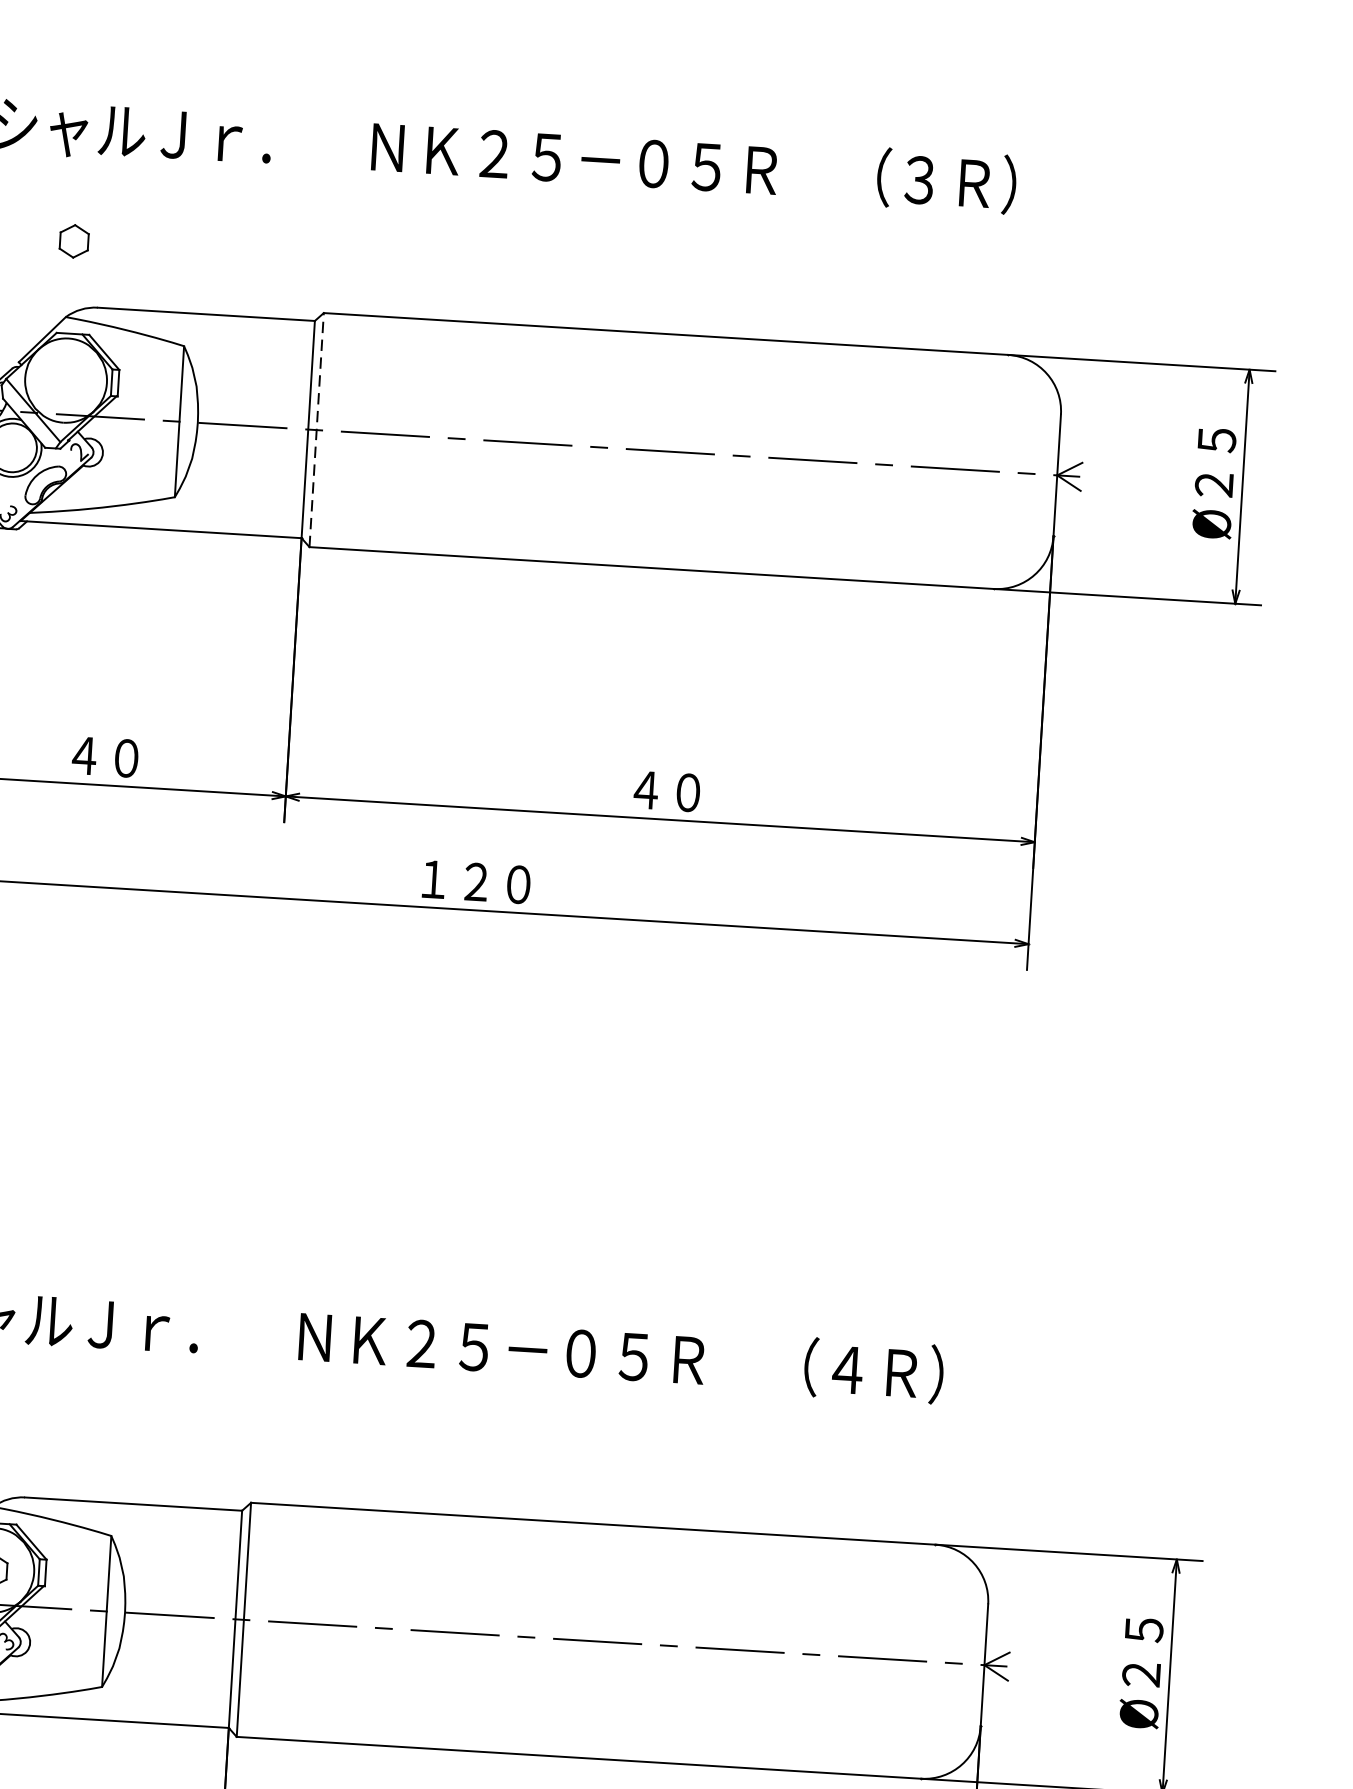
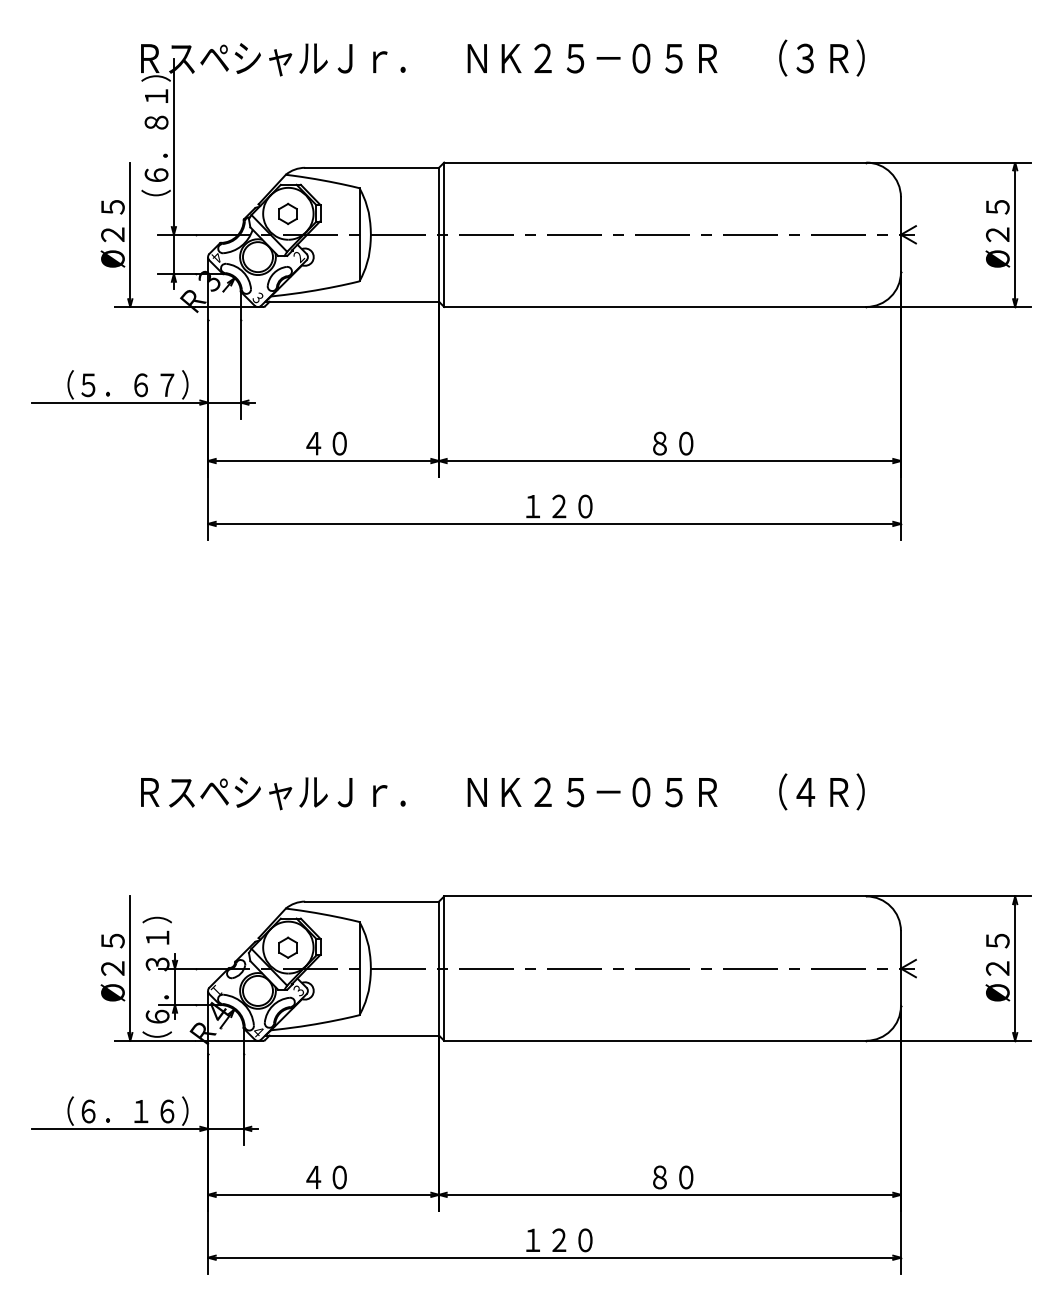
part: (73, 240) -> (287, 213), moved
line: (317, 429) -> (444, 234), dashed -> solid
text: (645, 789) -> (659, 443), ４０ -> ８０

